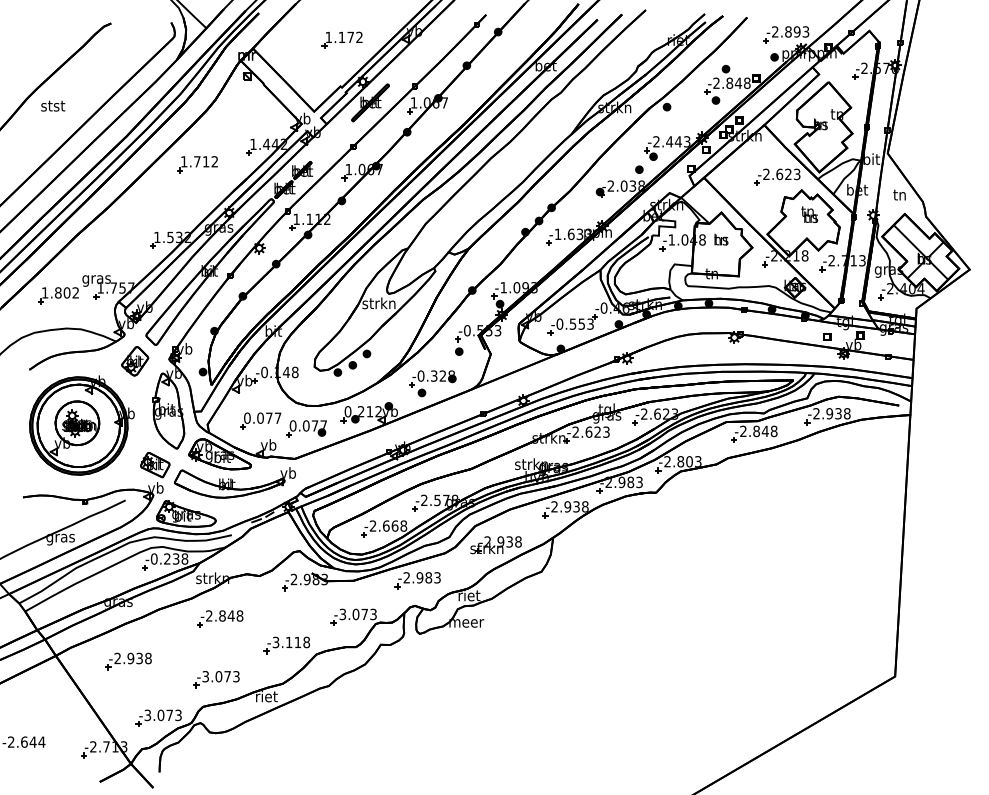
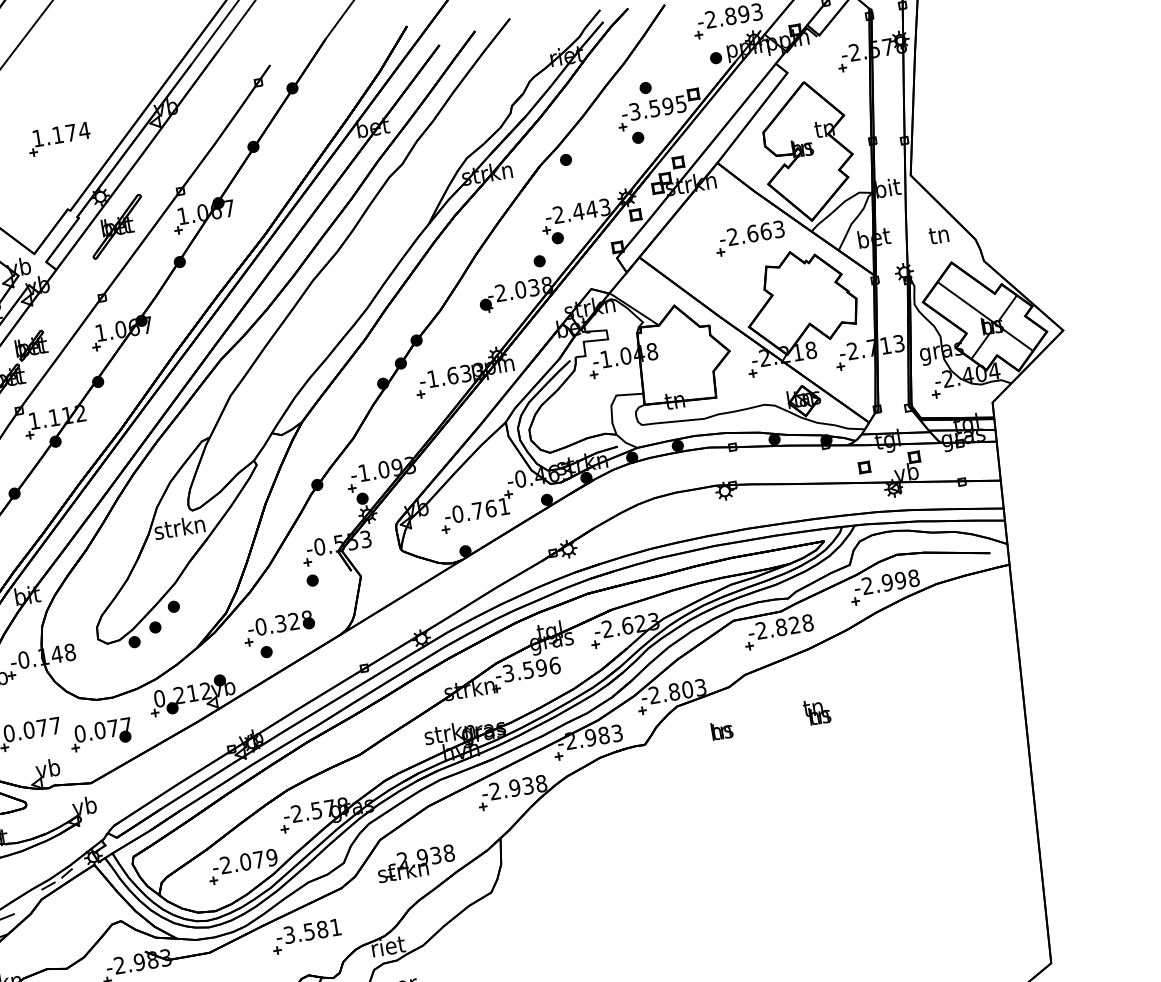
text: (359, 36) -> (84, 129), 1.172 -> 1.174
text: (731, 83) -> (657, 108), -2.848 -> -3.595
text: (788, 174) -> (766, 231), -2.623 -> -2.663
text: (809, 214) -> (816, 711), moved
text: (721, 239) -> (722, 730), moved
text: (581, 323) -> (490, 507), -0.553 -> -0.761
text: (838, 413) -> (900, 580), -2.938 -> -2.998
text: (764, 430) -> (793, 624), -2.848 -> -2.828
text: (590, 431) -> (530, 668), -2.623 -> -3.596
text: (395, 525) -> (259, 858), -2.668 -> -2.079
text: (421, 577) -> (311, 930), -2.983 -> -3.581

